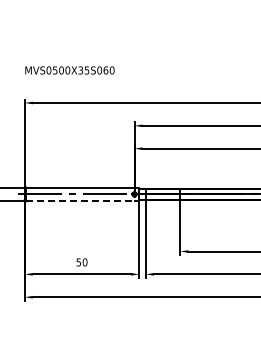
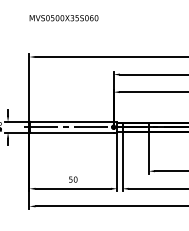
text: (69, 70) -> (63, 18), moved
line: (80, 201) -> (72, 132), dashed -> solid

